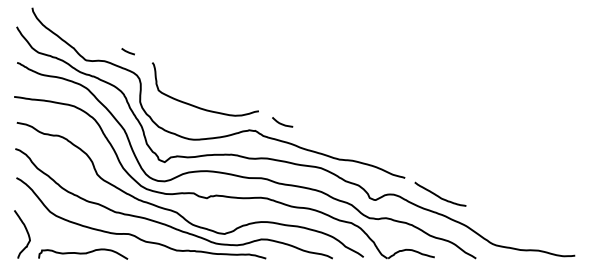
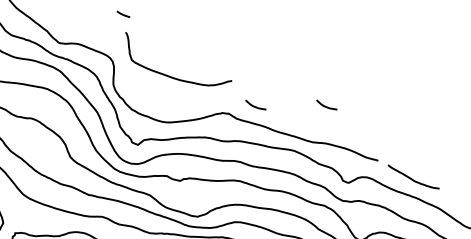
line: (127, 51) -> (122, 14), moved
curve: (198, 106) -> (171, 76), moved
curve: (353, 123) -> (326, 106), added

